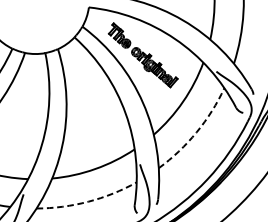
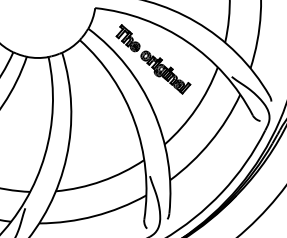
arc: (196, 132) -> (210, 141), dashed -> solid
arc: (88, 202) -> (94, 216), dashed -> solid

